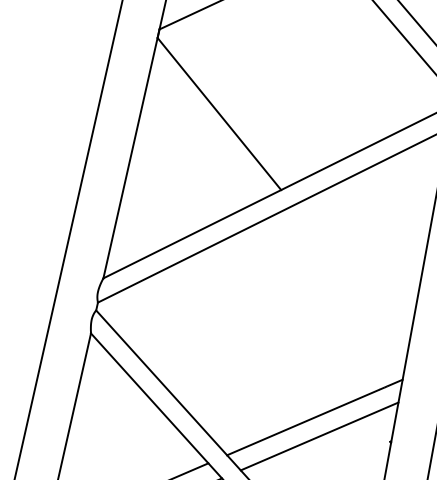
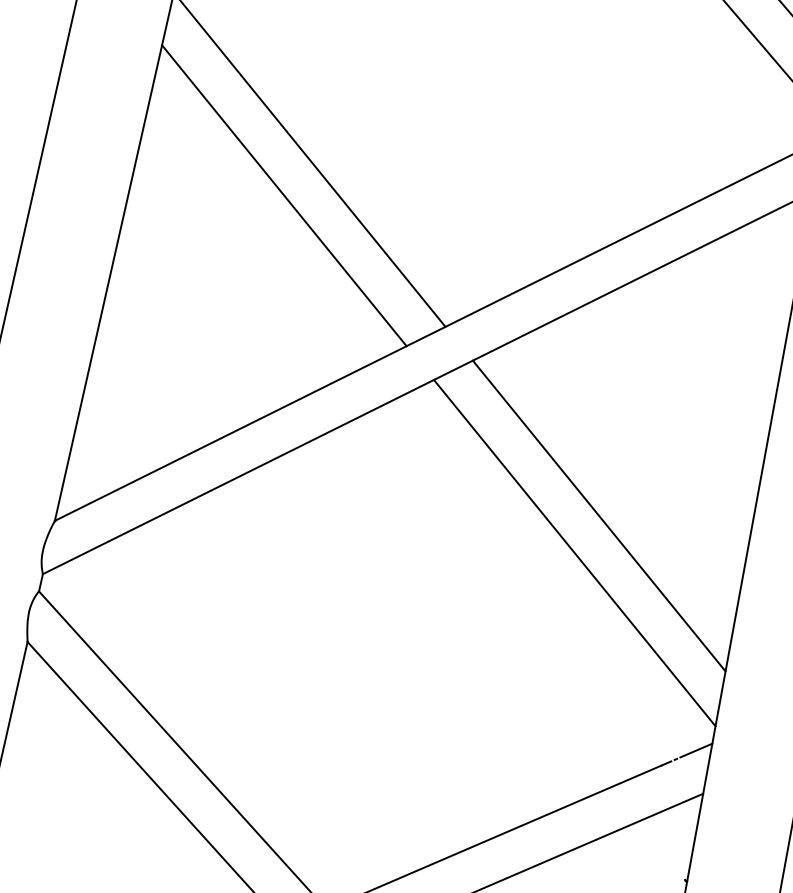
line: (207, 129) -> (283, 193), added
line: (350, 275) -> (597, 514), added
line: (339, 292) -> (573, 551), added

